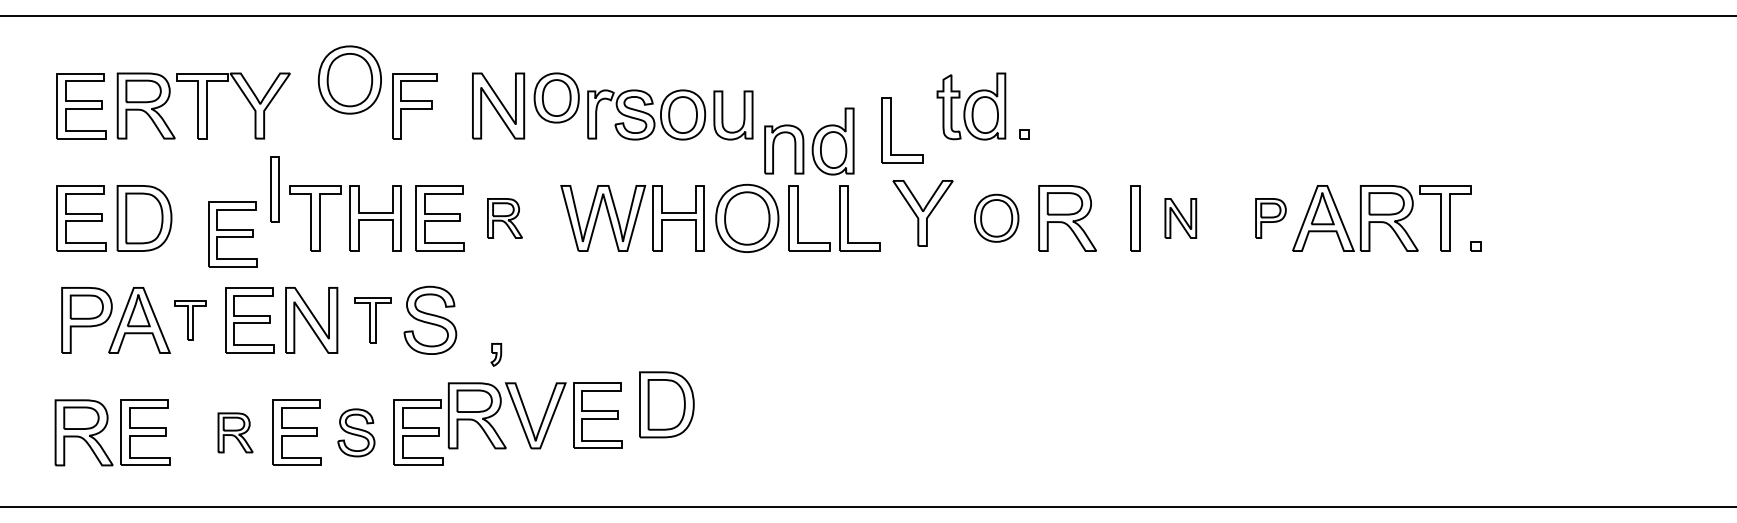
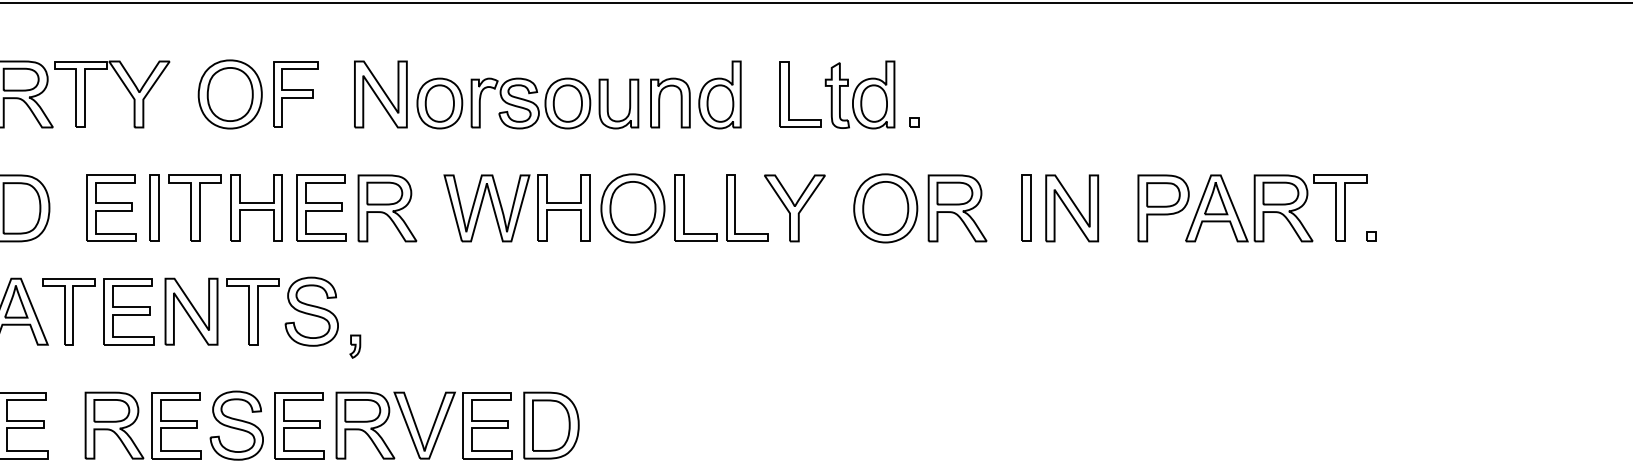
part: (349, 79) -> (229, 93), moved
part: (556, 97) -> (439, 103), moved
part: (891, 130) -> (789, 94), moved
part: (809, 141) -> (696, 94), moved
part: (274, 189) -> (153, 208), moved
part: (922, 213) -> (794, 208), moved
part: (996, 217) -> (885, 207), size x1.43
part: (504, 218) -> (386, 208), size x1.67
part: (1180, 218) -> (1071, 208), size x1.67
part: (1270, 218) -> (1163, 208), size x1.67
part: (232, 234) -> (111, 208), moved
part: (190, 320) -> (68, 311), size x1.67
part: (372, 320) -> (253, 311), size x1.43
part: (496, 354) -> (355, 346), moved
part: (666, 404) -> (551, 425), moved
part: (528, 416) -> (417, 426), moved
part: (235, 432) -> (114, 425), size x1.67
part: (356, 432) -> (236, 425), size x1.43

